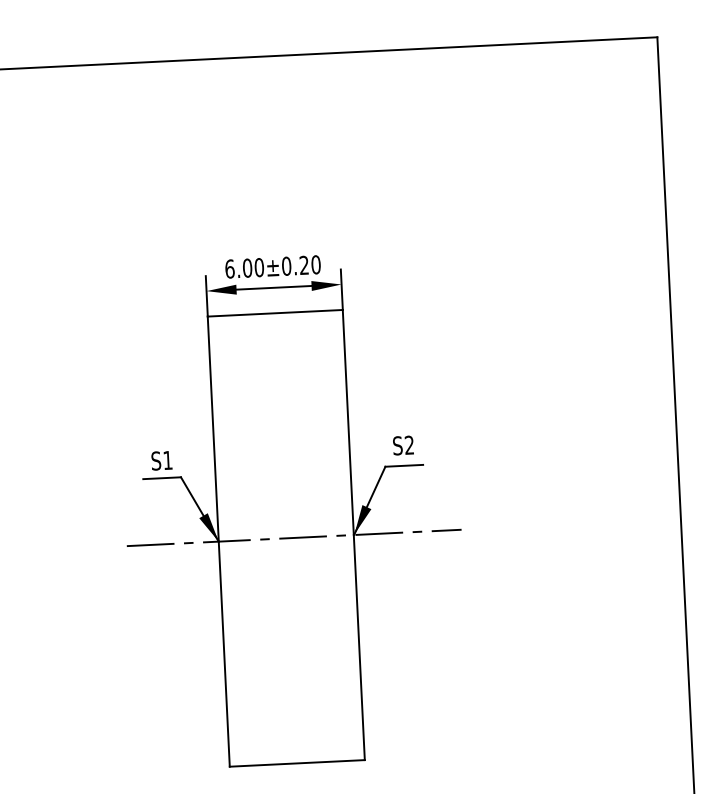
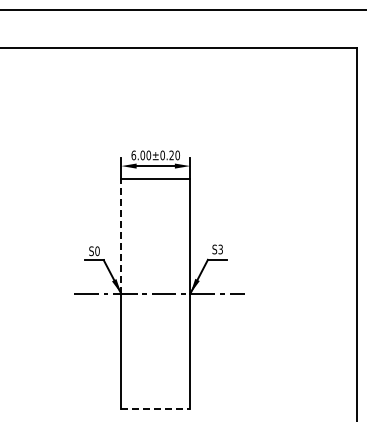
line: (213, 427) -> (121, 235), solid -> dashed
text: (409, 445) -> (220, 249), S2 -> S3
text: (167, 460) -> (97, 251), S1 -> S0
line: (298, 763) -> (156, 408), solid -> dashed

